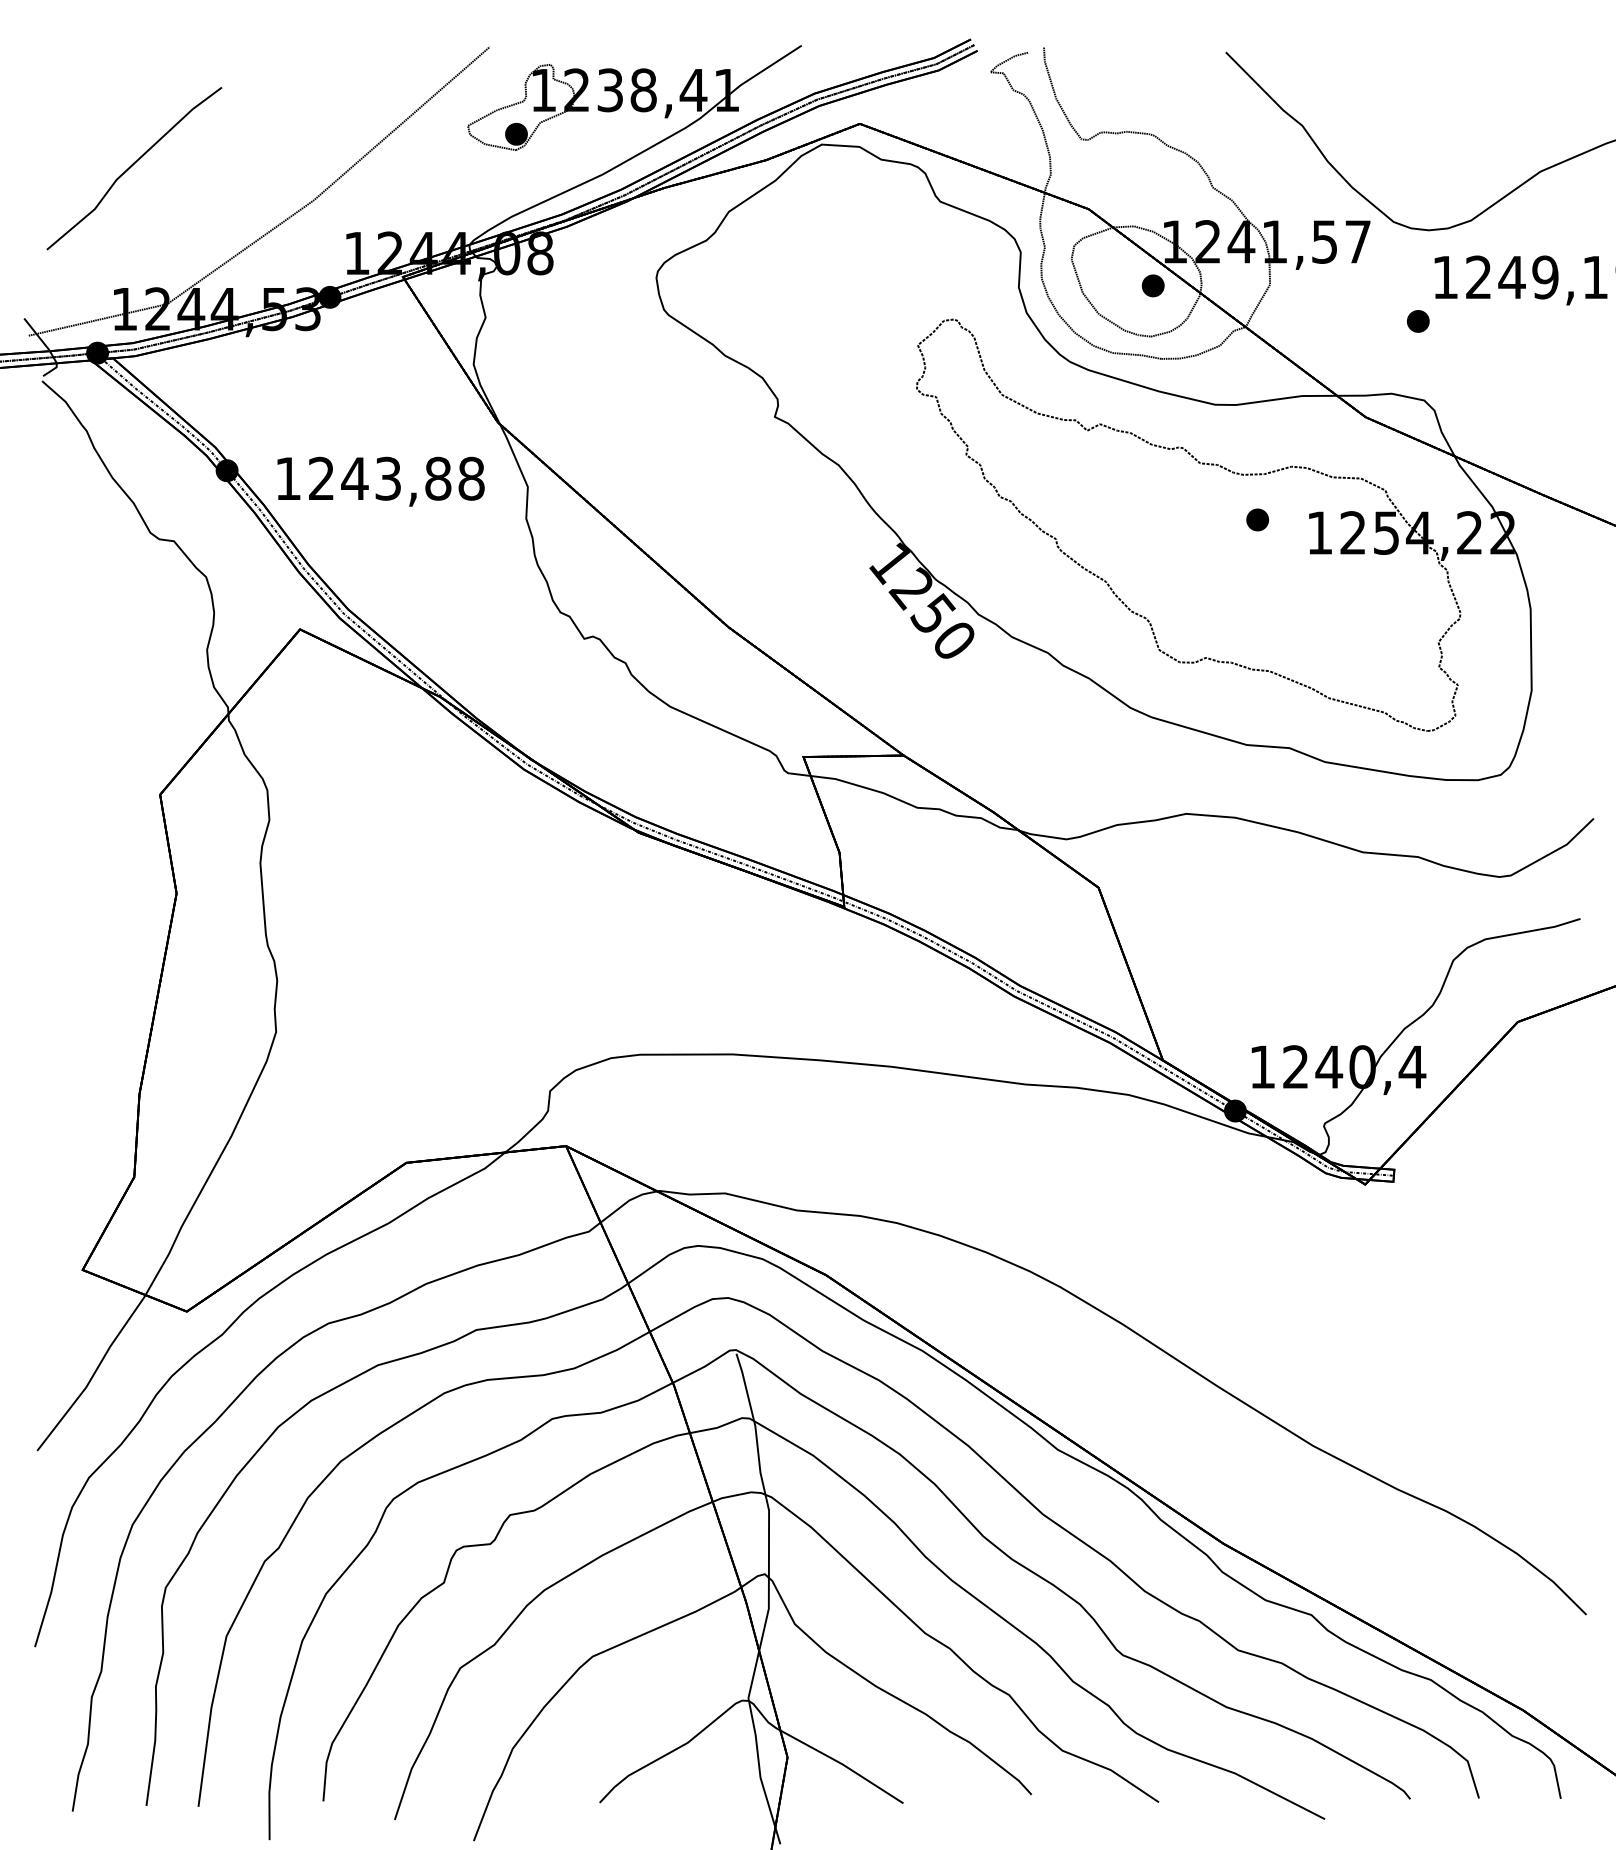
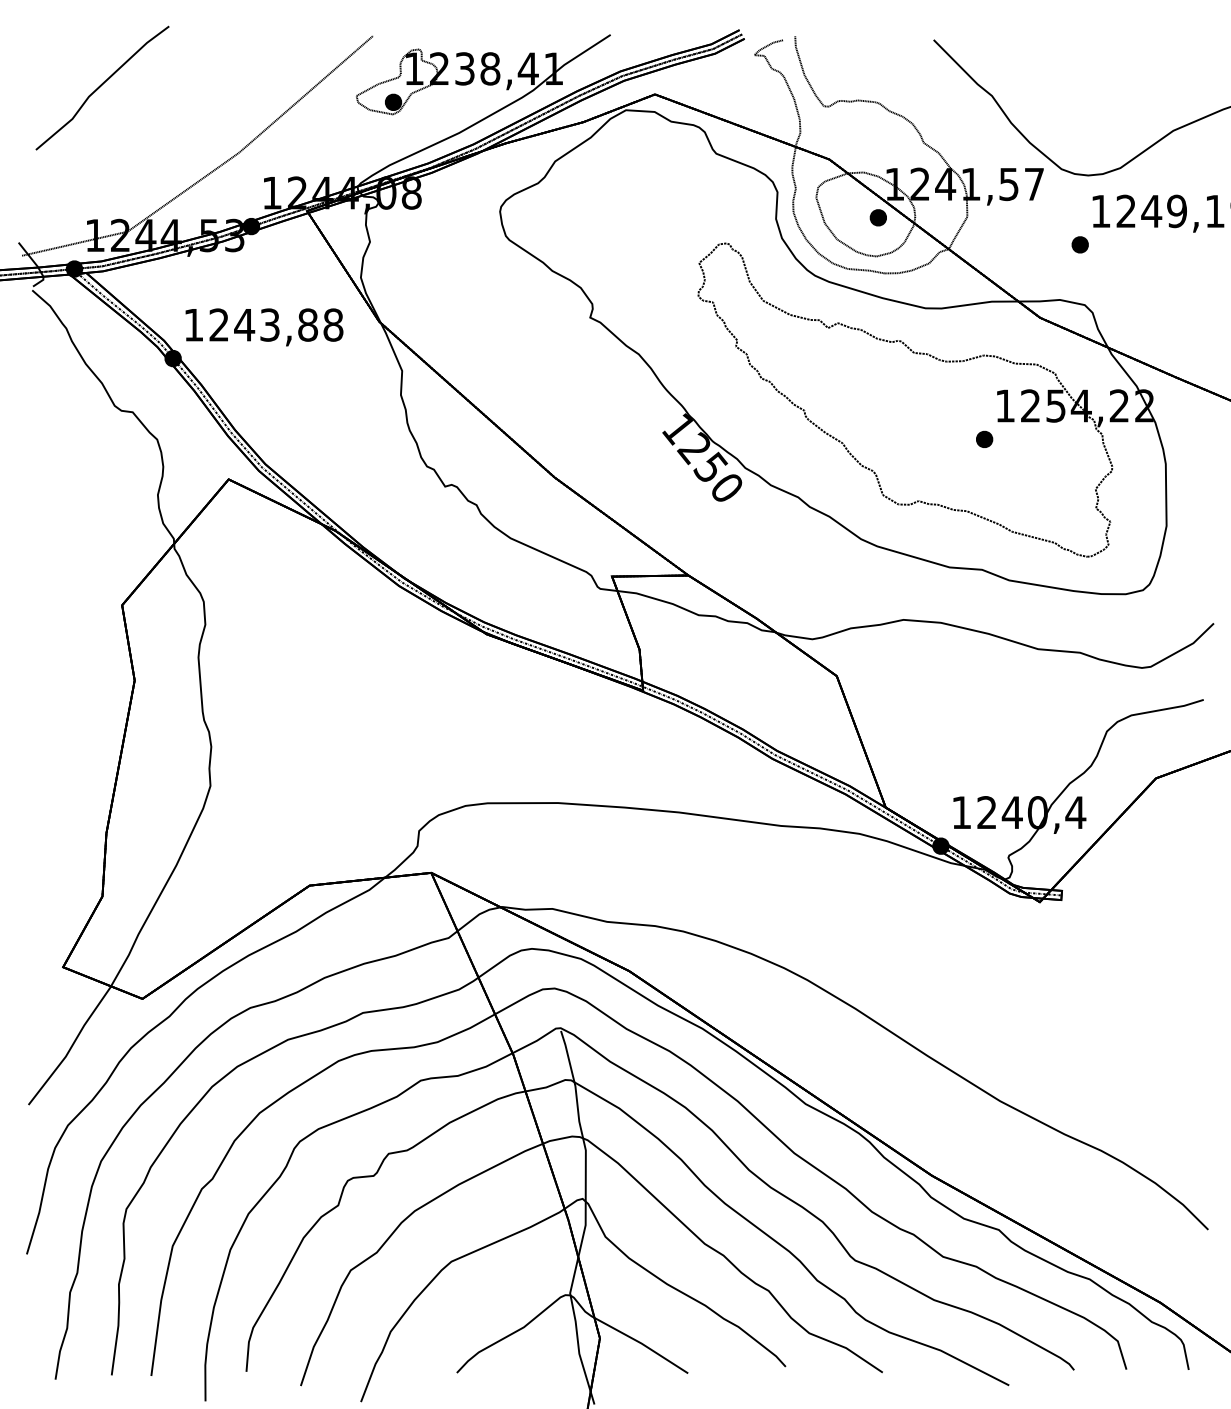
line: (132, 166) -> (101, 86), moved
text: (380, 481) -> (264, 327), moved
part: (1257, 519) -> (984, 439), moved

